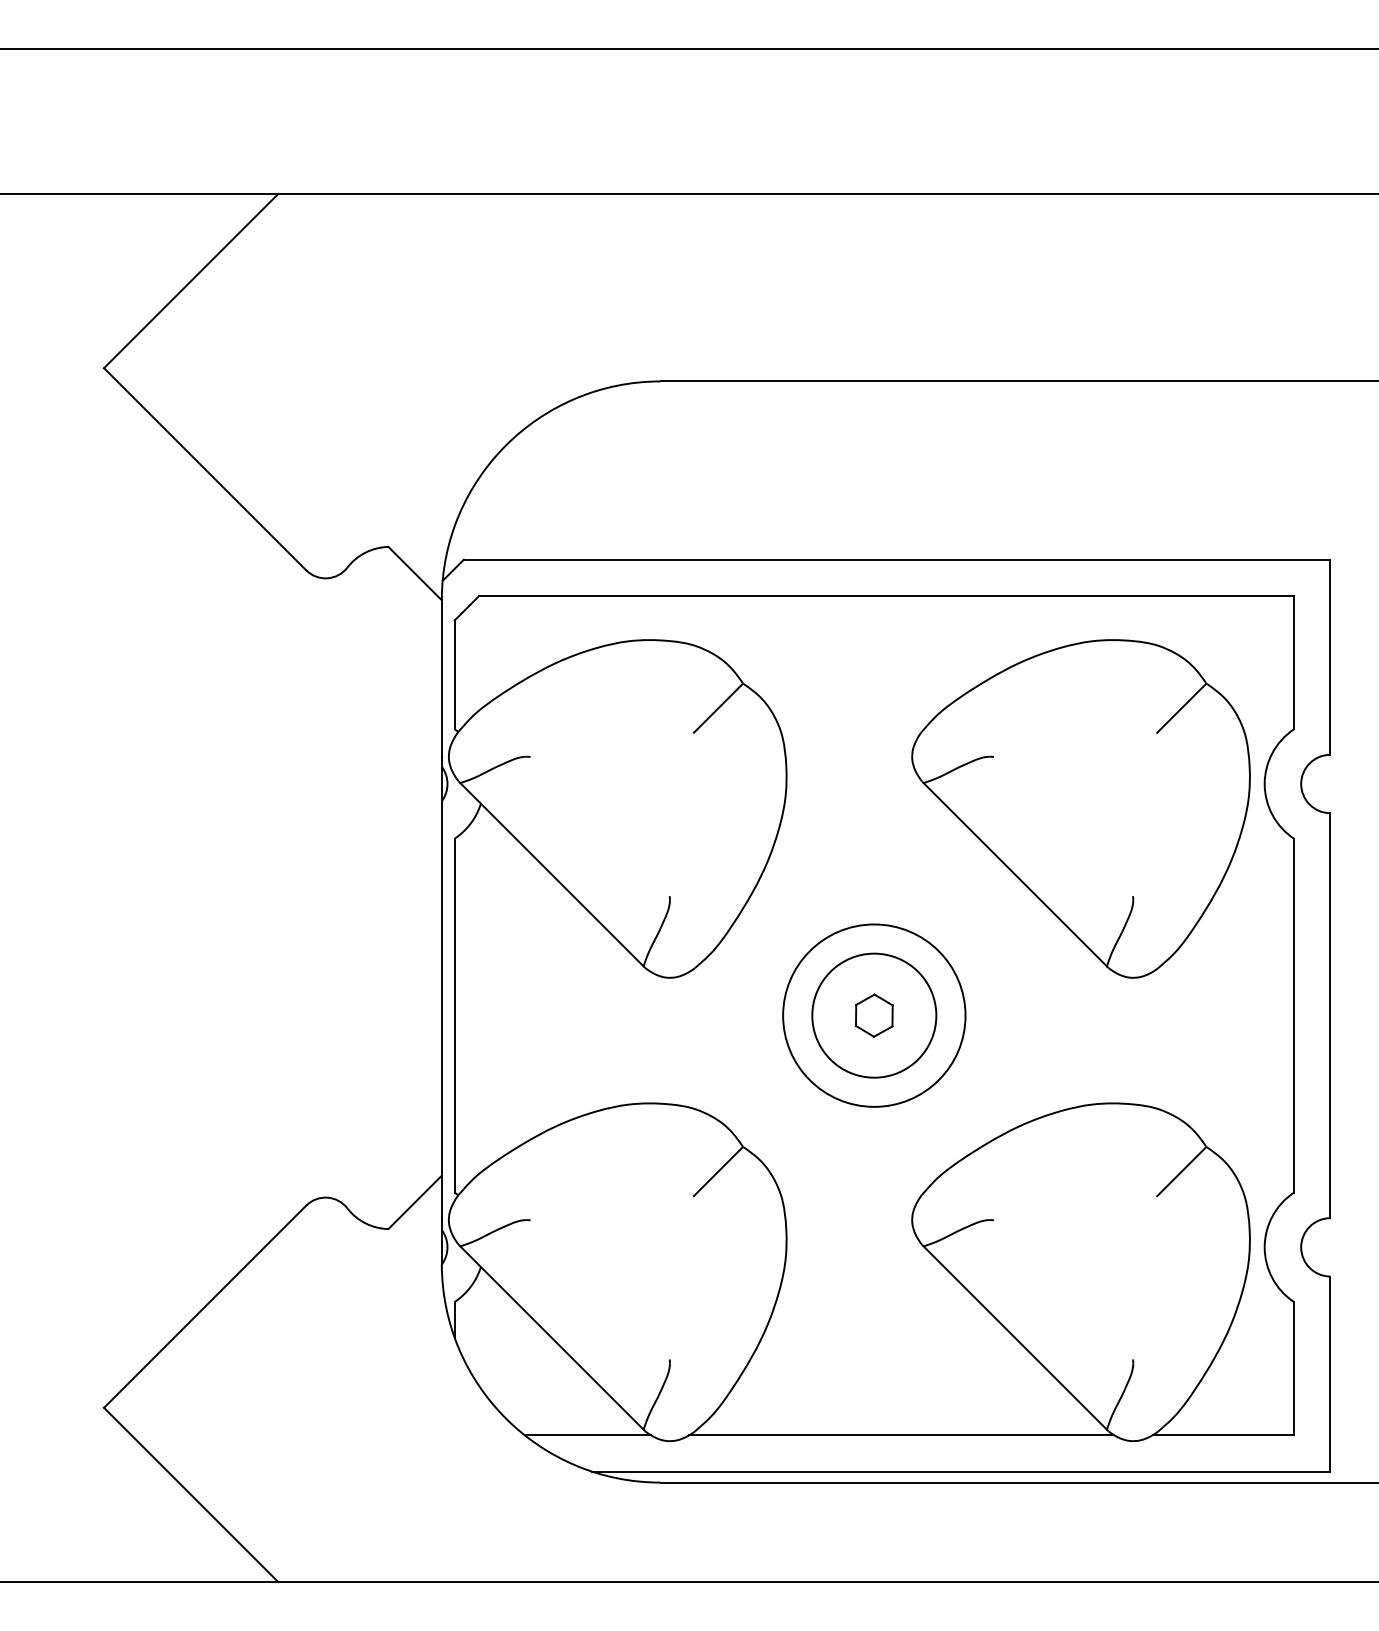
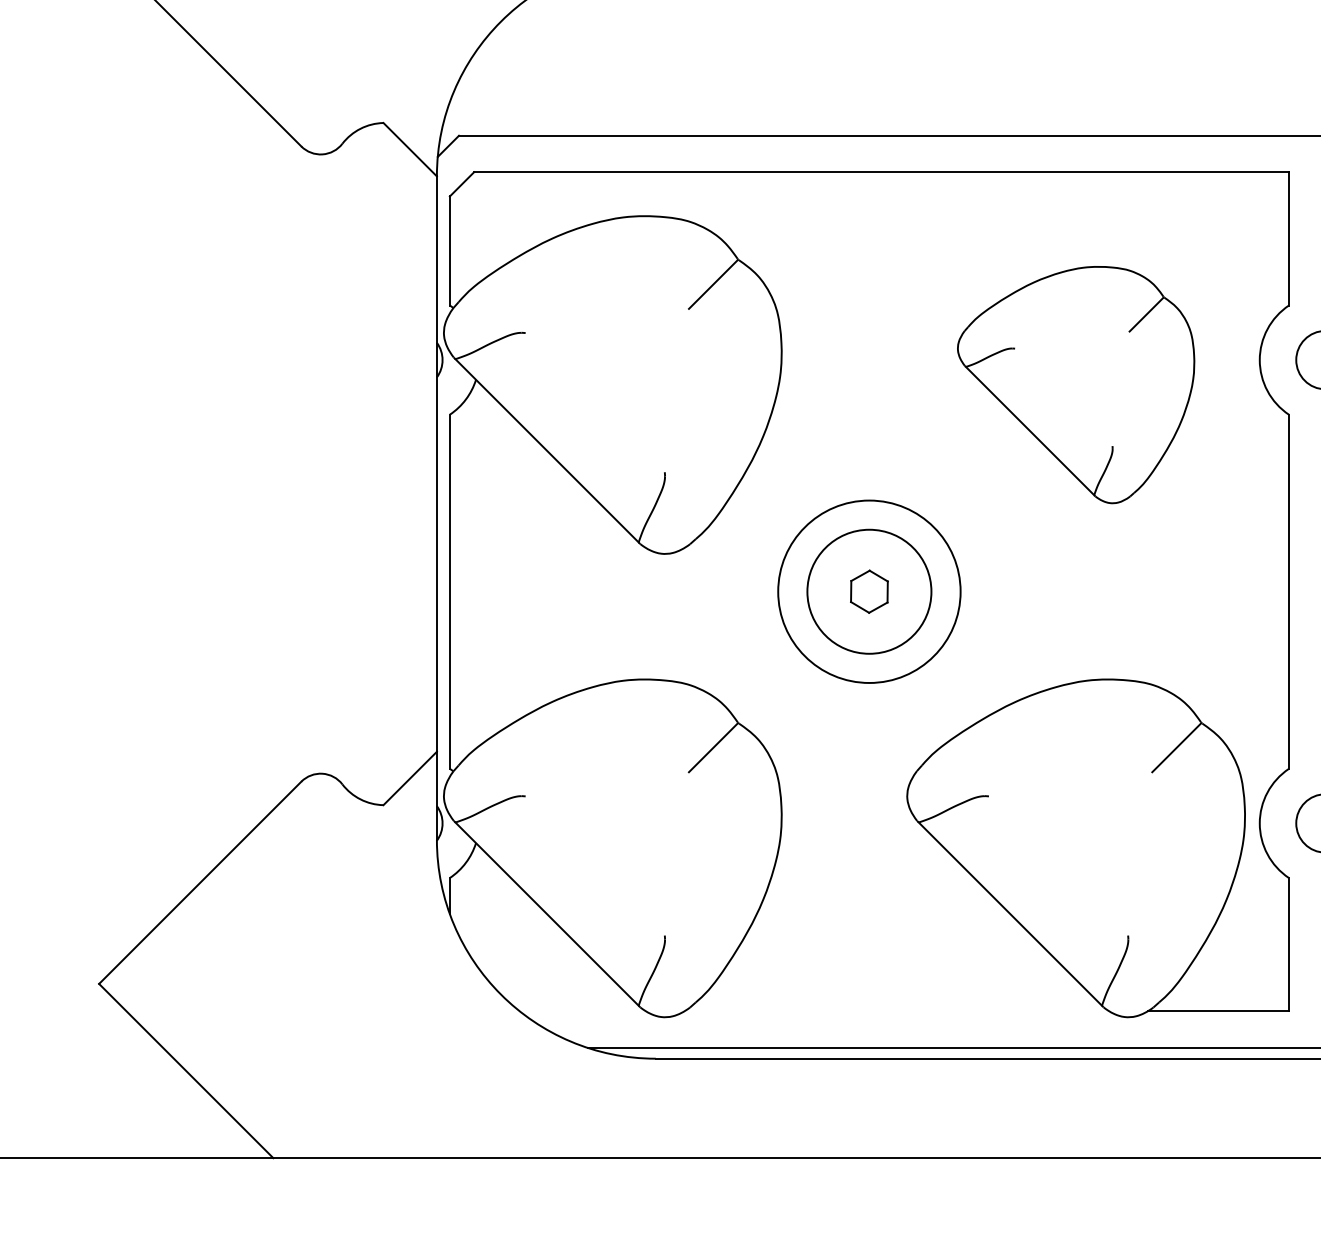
part: (1080, 808) -> (1075, 384), size x0.7
line: (587, 1435) -> (582, 1011), removed
line: (901, 1435) -> (896, 1011), removed

